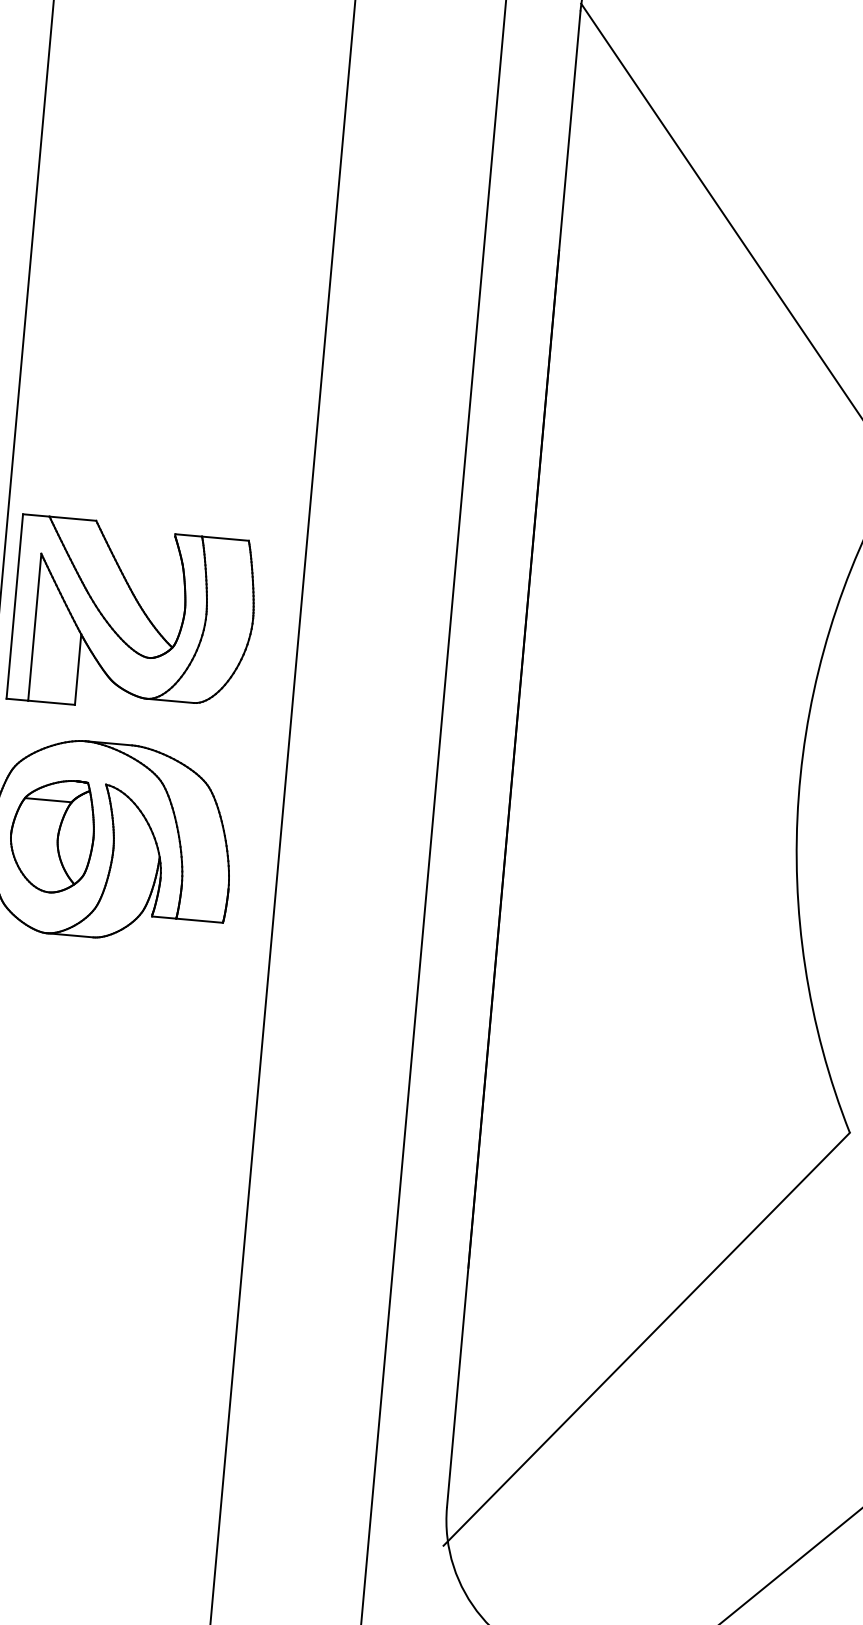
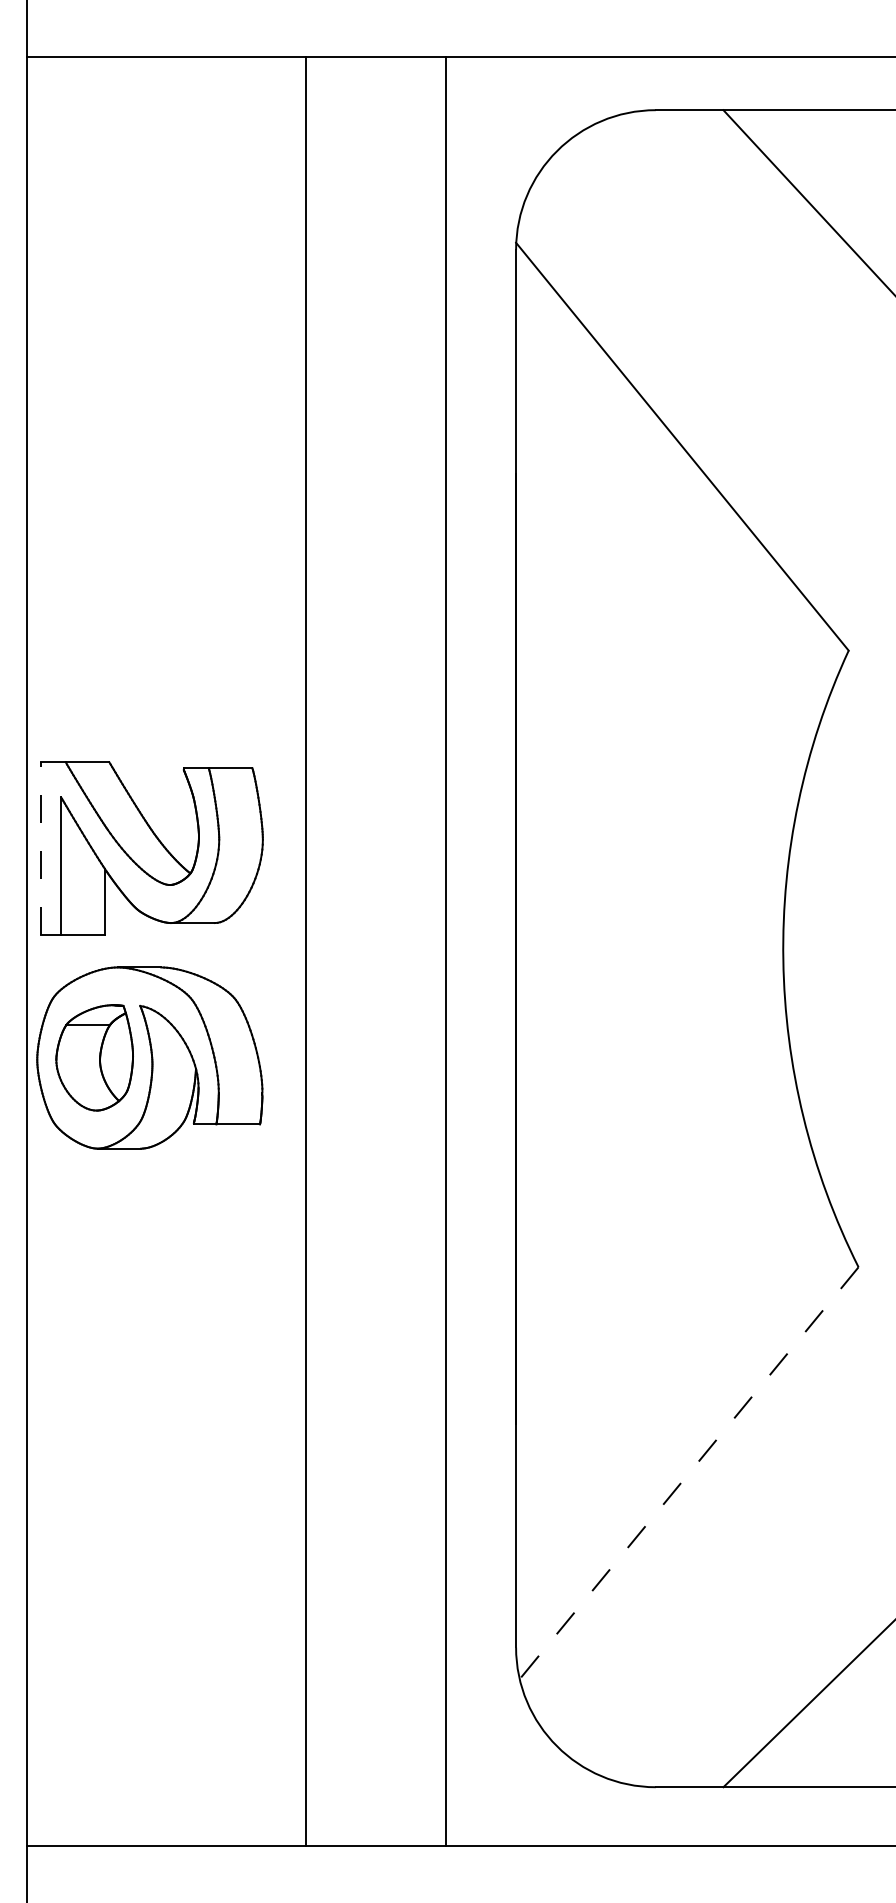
line: (14, 605) -> (40, 847), solid -> dashed
line: (646, 1339) -> (687, 1475), solid -> dashed

